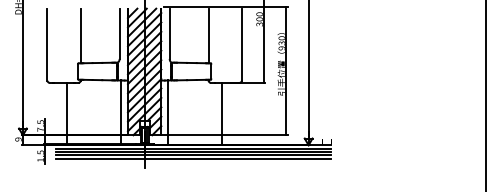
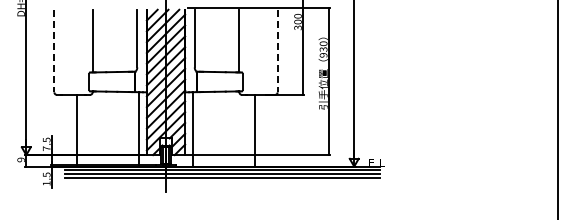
line: (47, 45) -> (54, 51), solid -> dashed
line: (241, 45) -> (277, 51), solid -> dashed
line: (193, 158) -> (221, 181), removed

